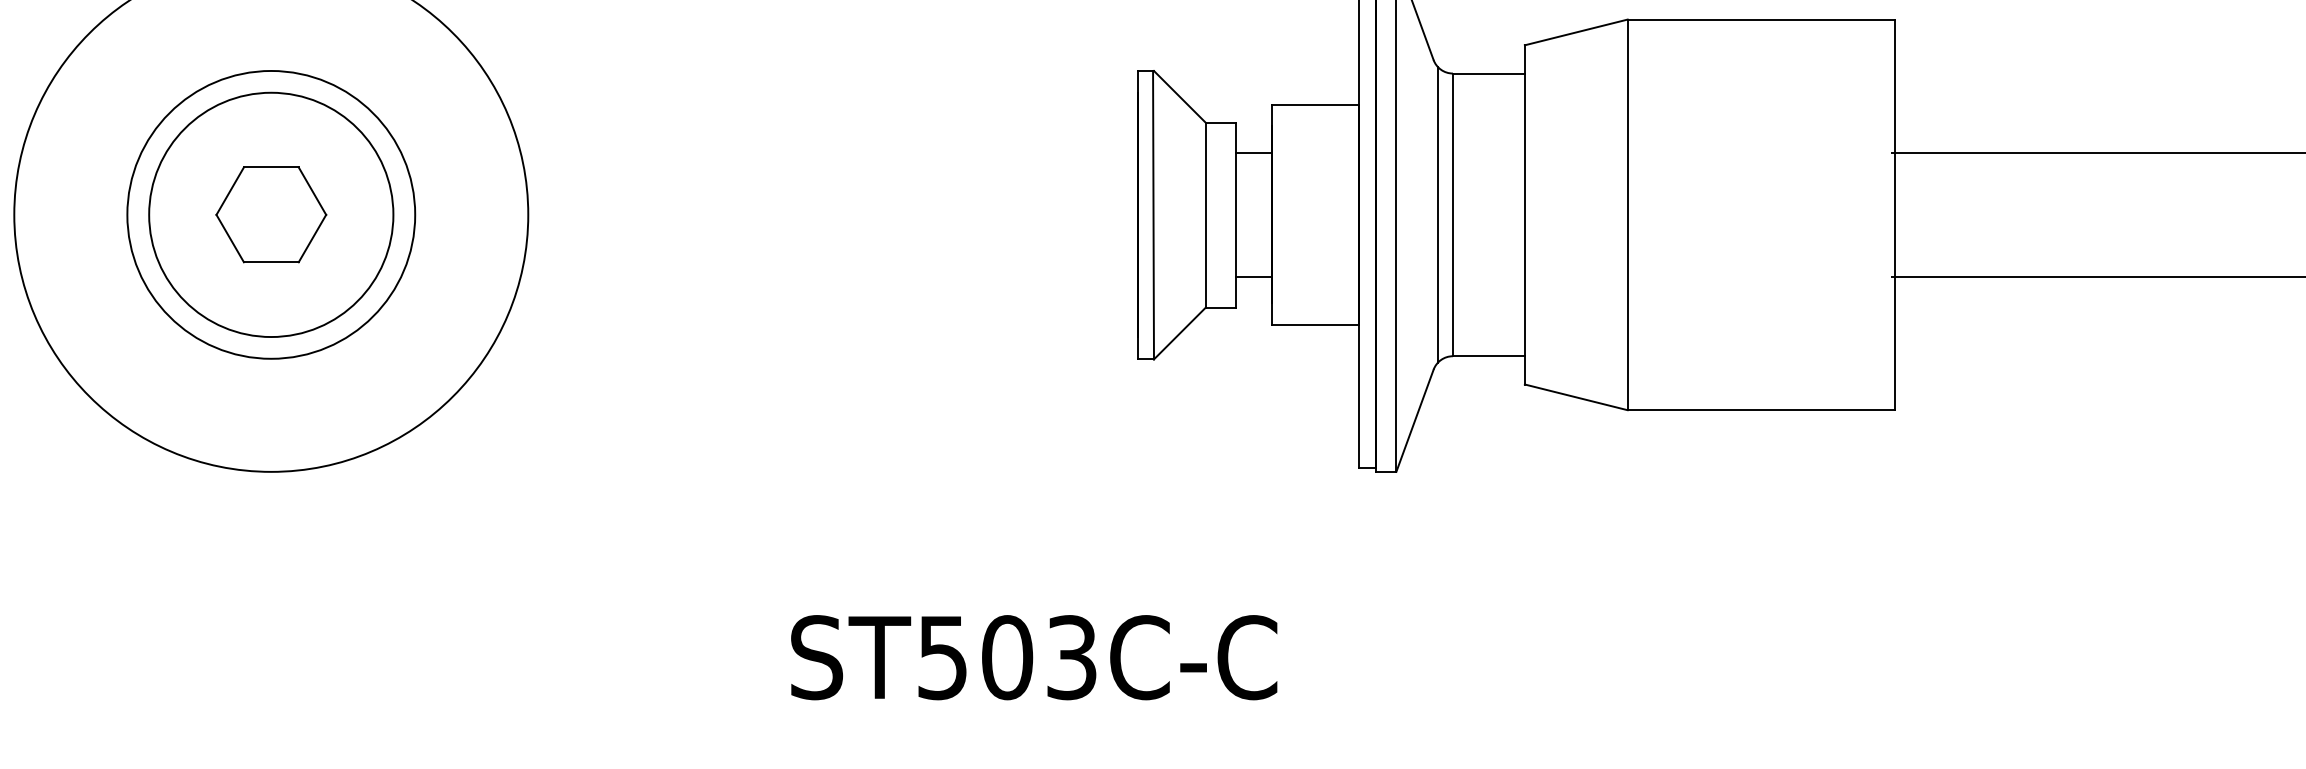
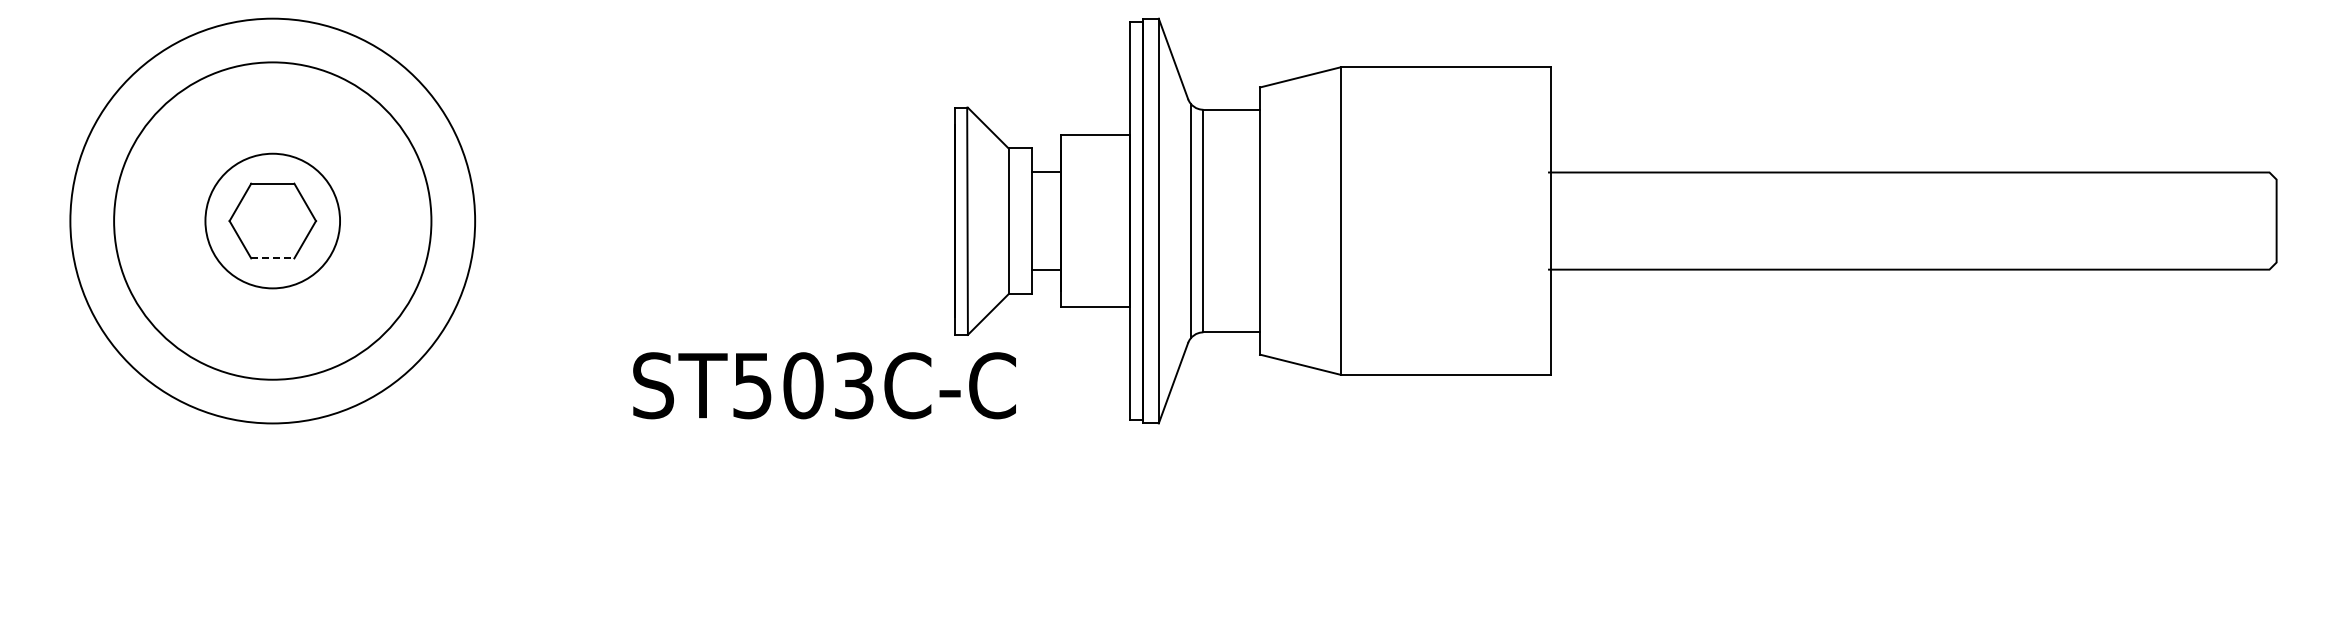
circle: (270, 214) -> (272, 220), size x0.7
circle: (270, 214) -> (272, 220), size x1.4
line: (270, 262) -> (272, 258), solid -> dashed
text: (1034, 657) -> (824, 385), moved

